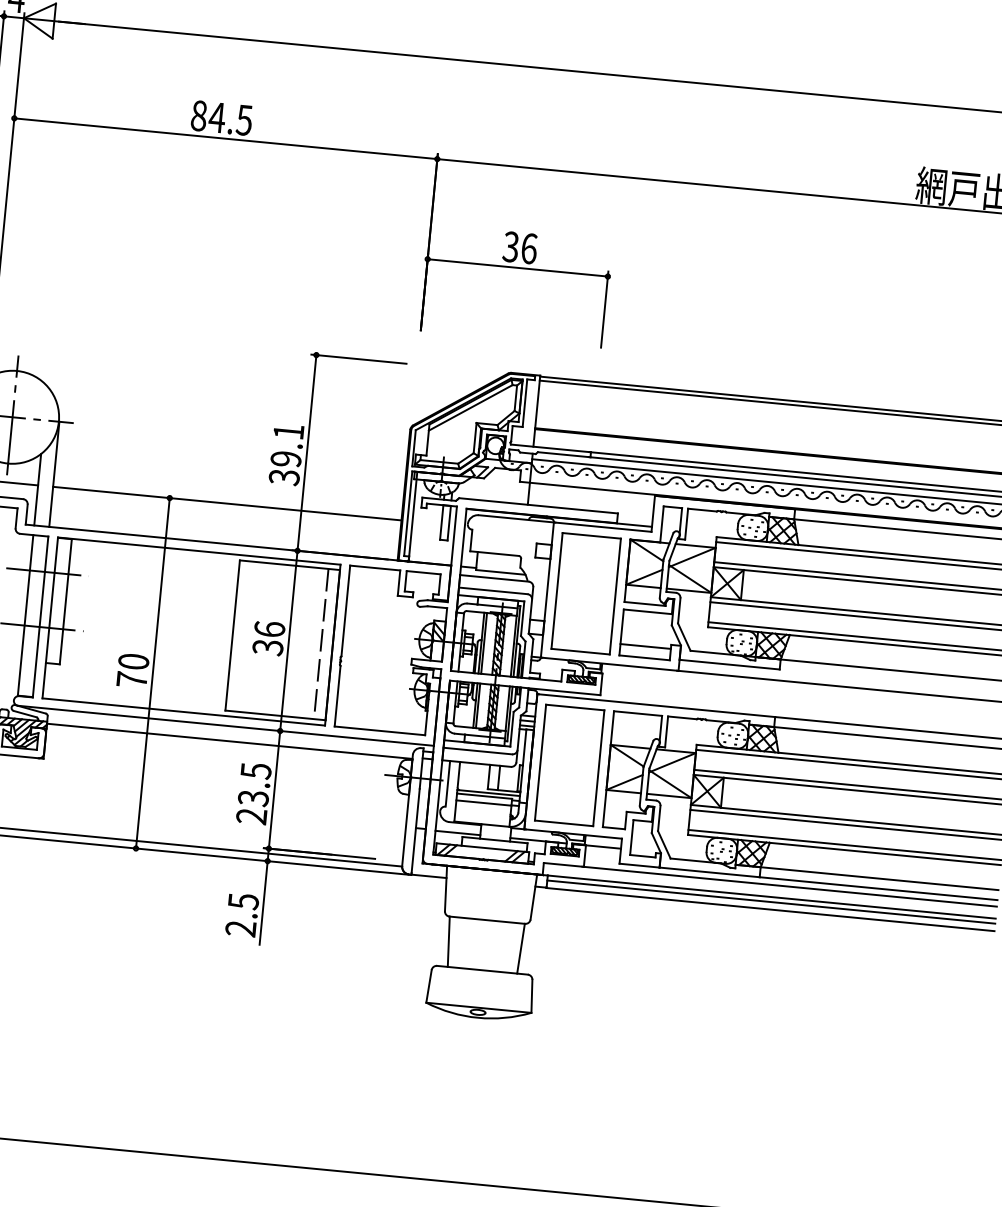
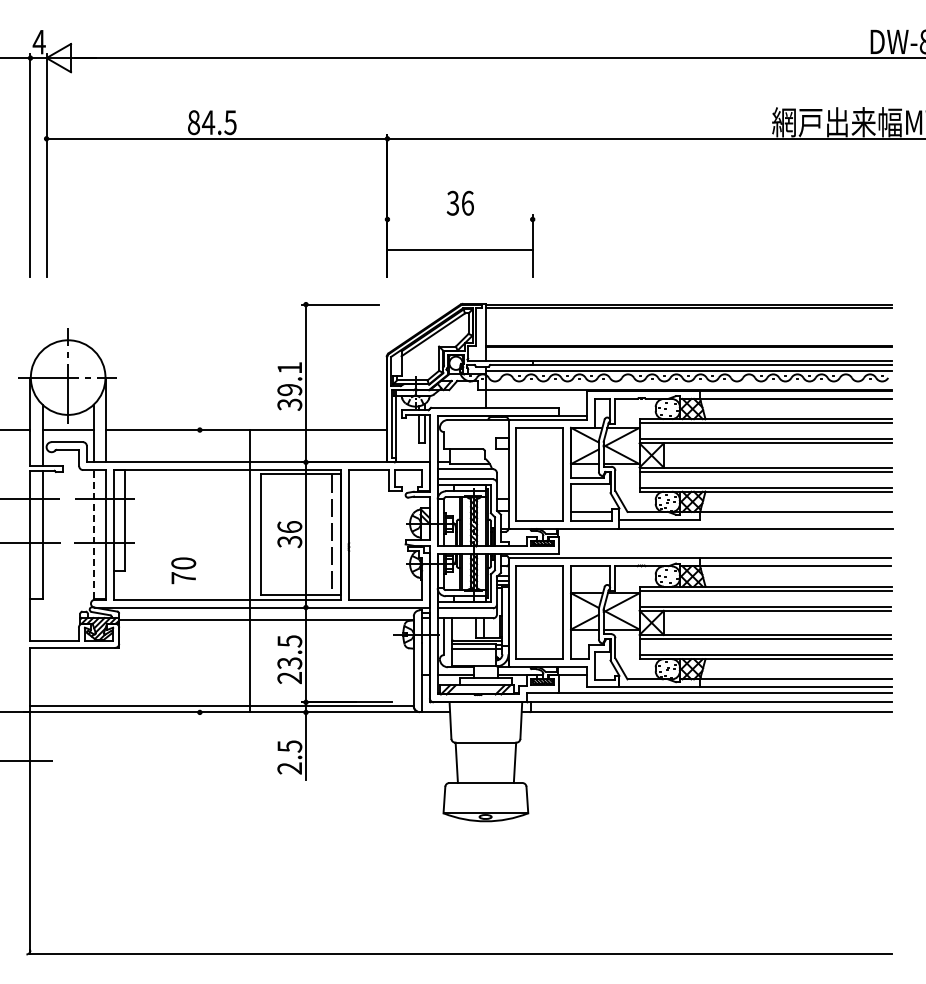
line: (517, 267) -> (459, 250), moved
line: (25, 614) -> (93, 534), solid -> dashed
line: (152, 673) -> (249, 571), moved
line: (770, 902) -> (710, 706), removed

